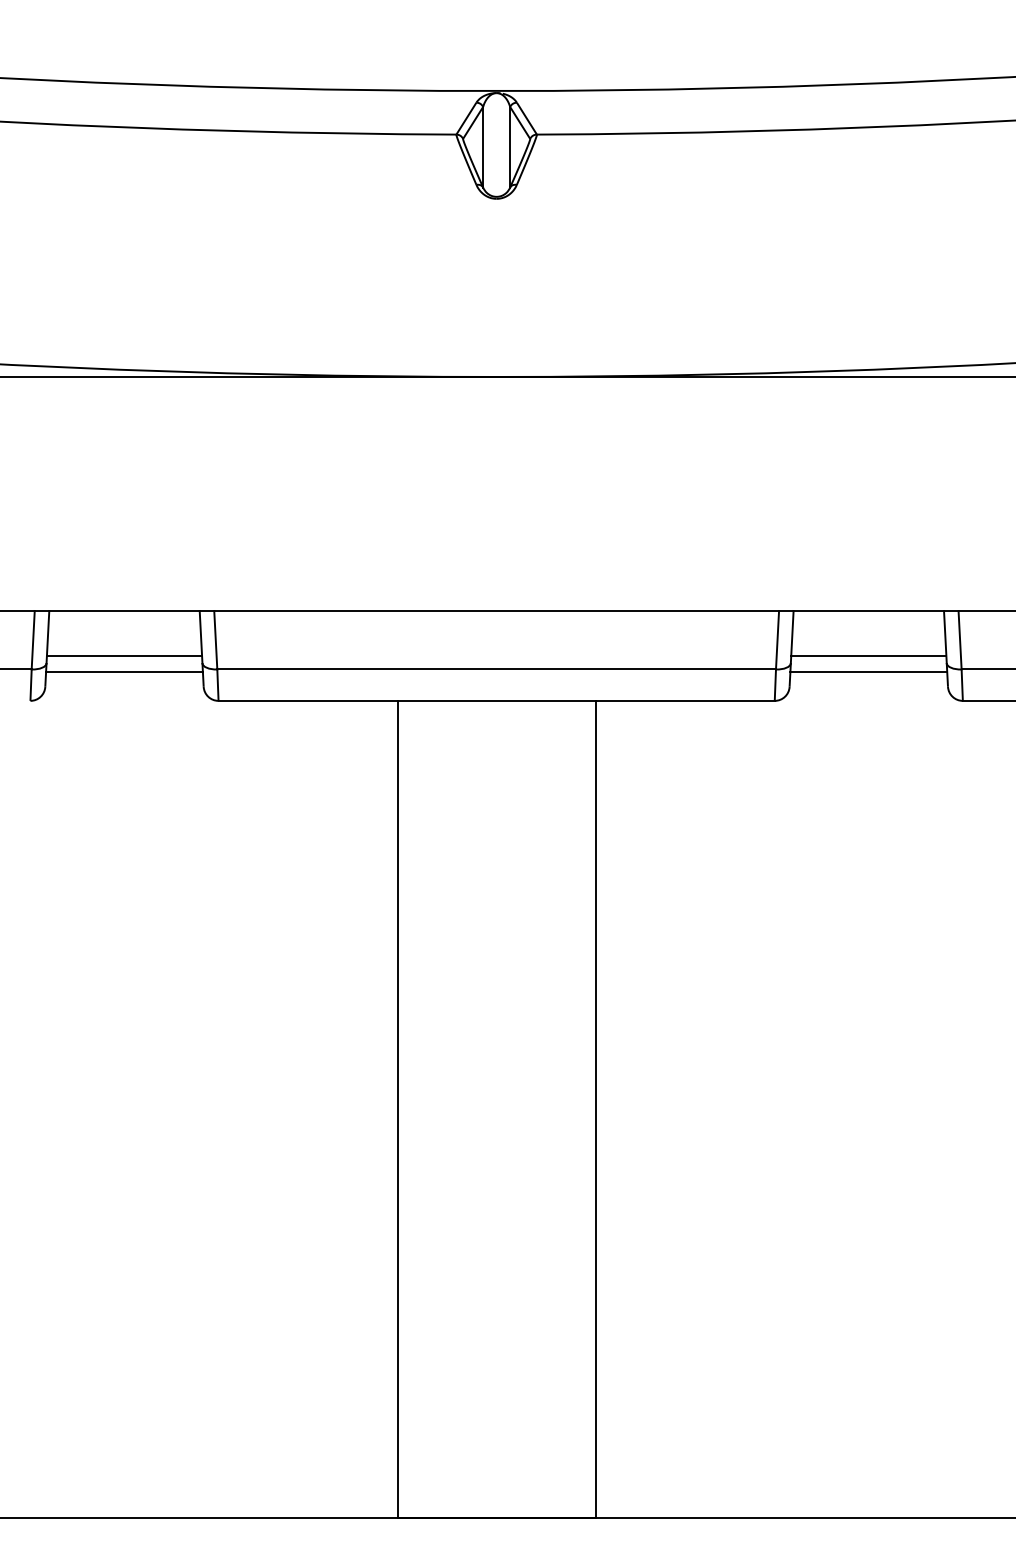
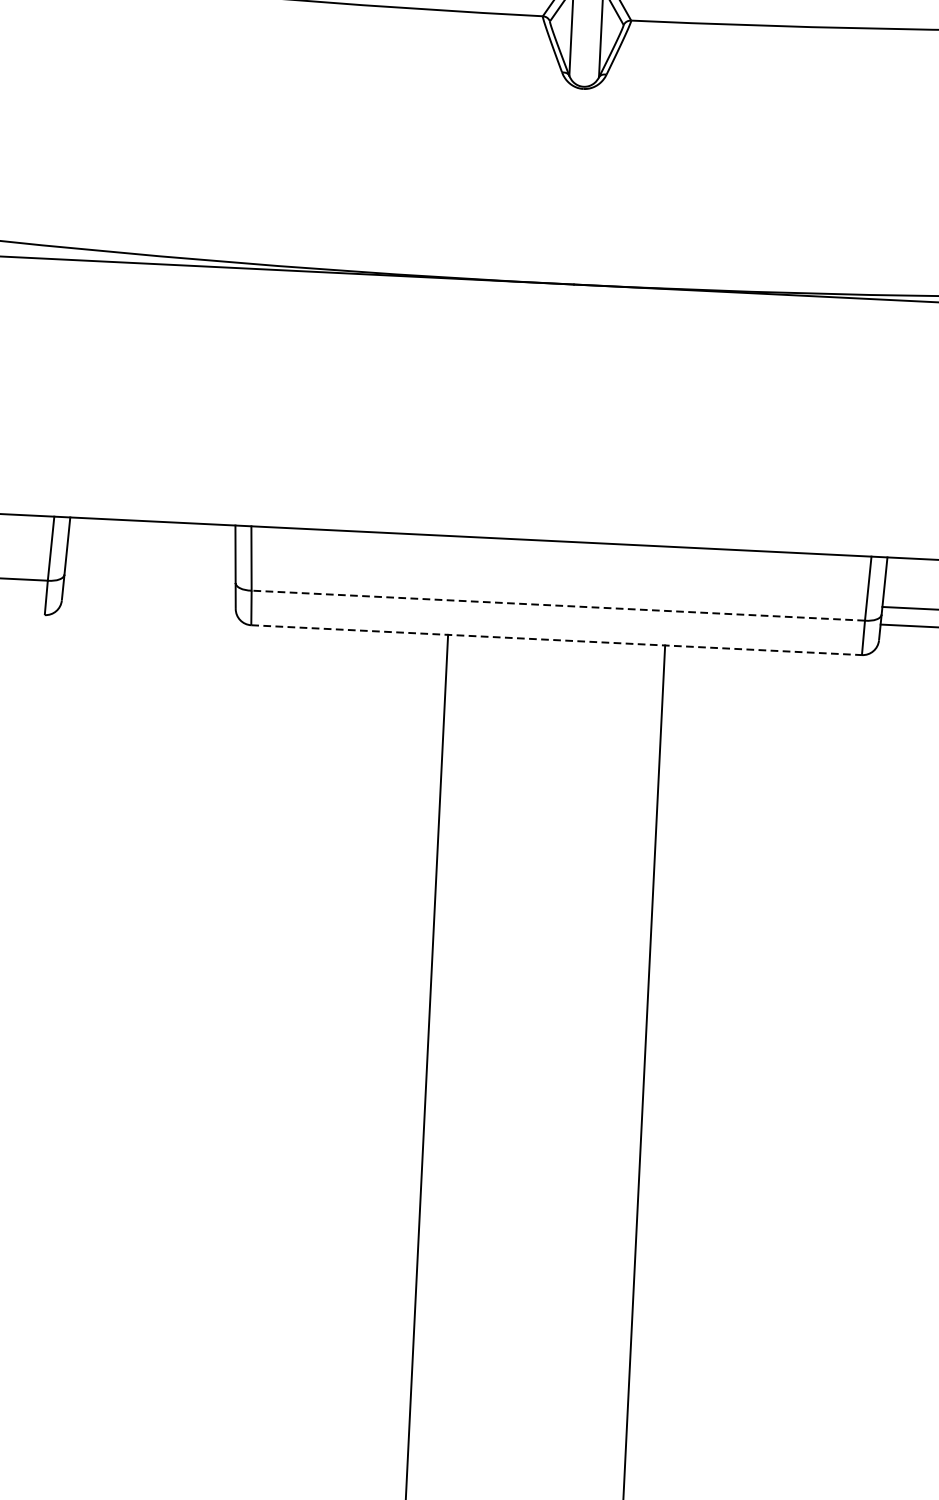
line: (124, 656) -> (150, 571), removed
line: (496, 669) -> (558, 605), solid -> dashed
line: (124, 672) -> (149, 589), removed
line: (497, 700) -> (557, 639), solid -> dashed

